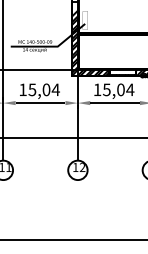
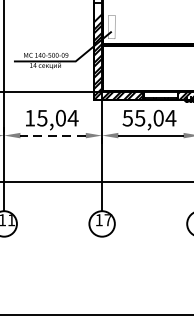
text: (97, 89) -> (127, 117), 15,04 -> 55,04
line: (40, 103) -> (53, 136), solid -> dashed
text: (82, 167) -> (108, 220), 12 -> 17

